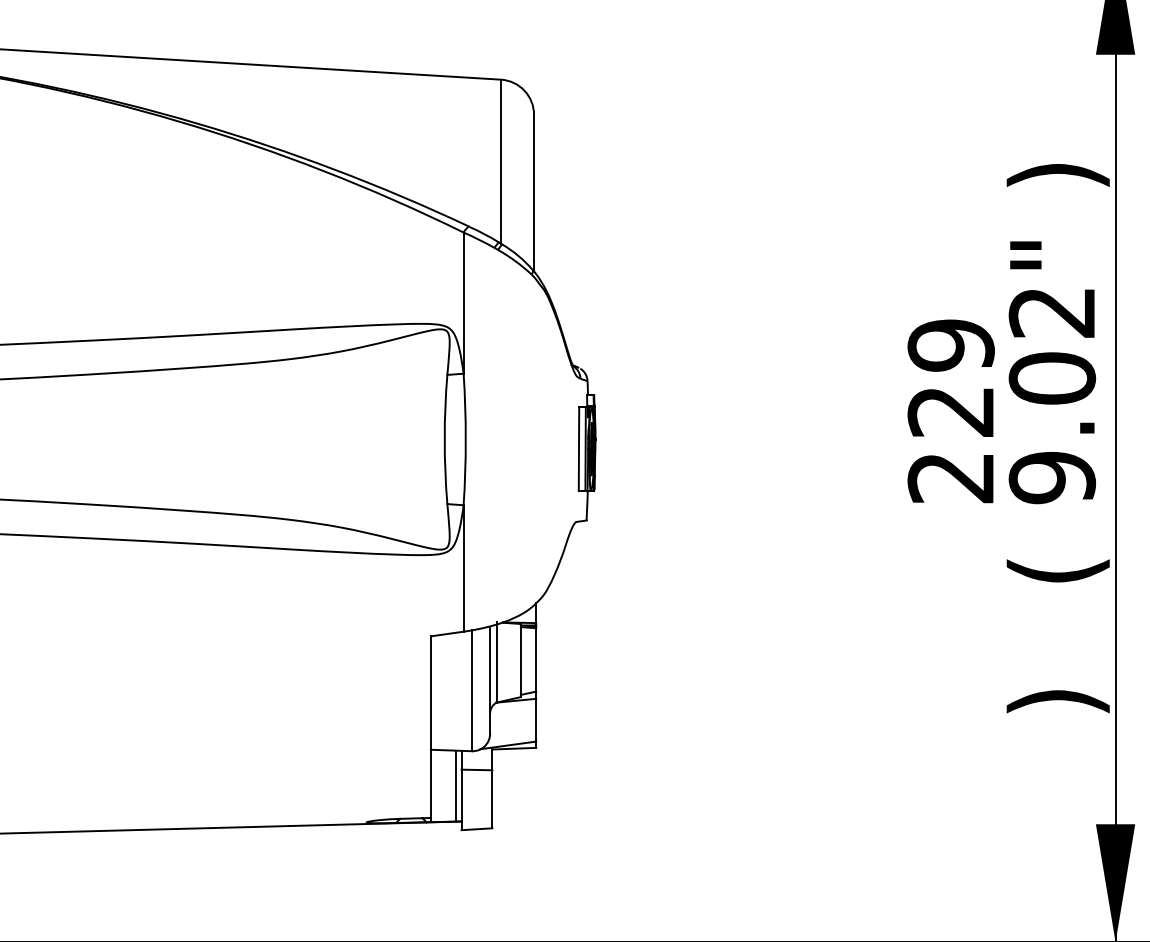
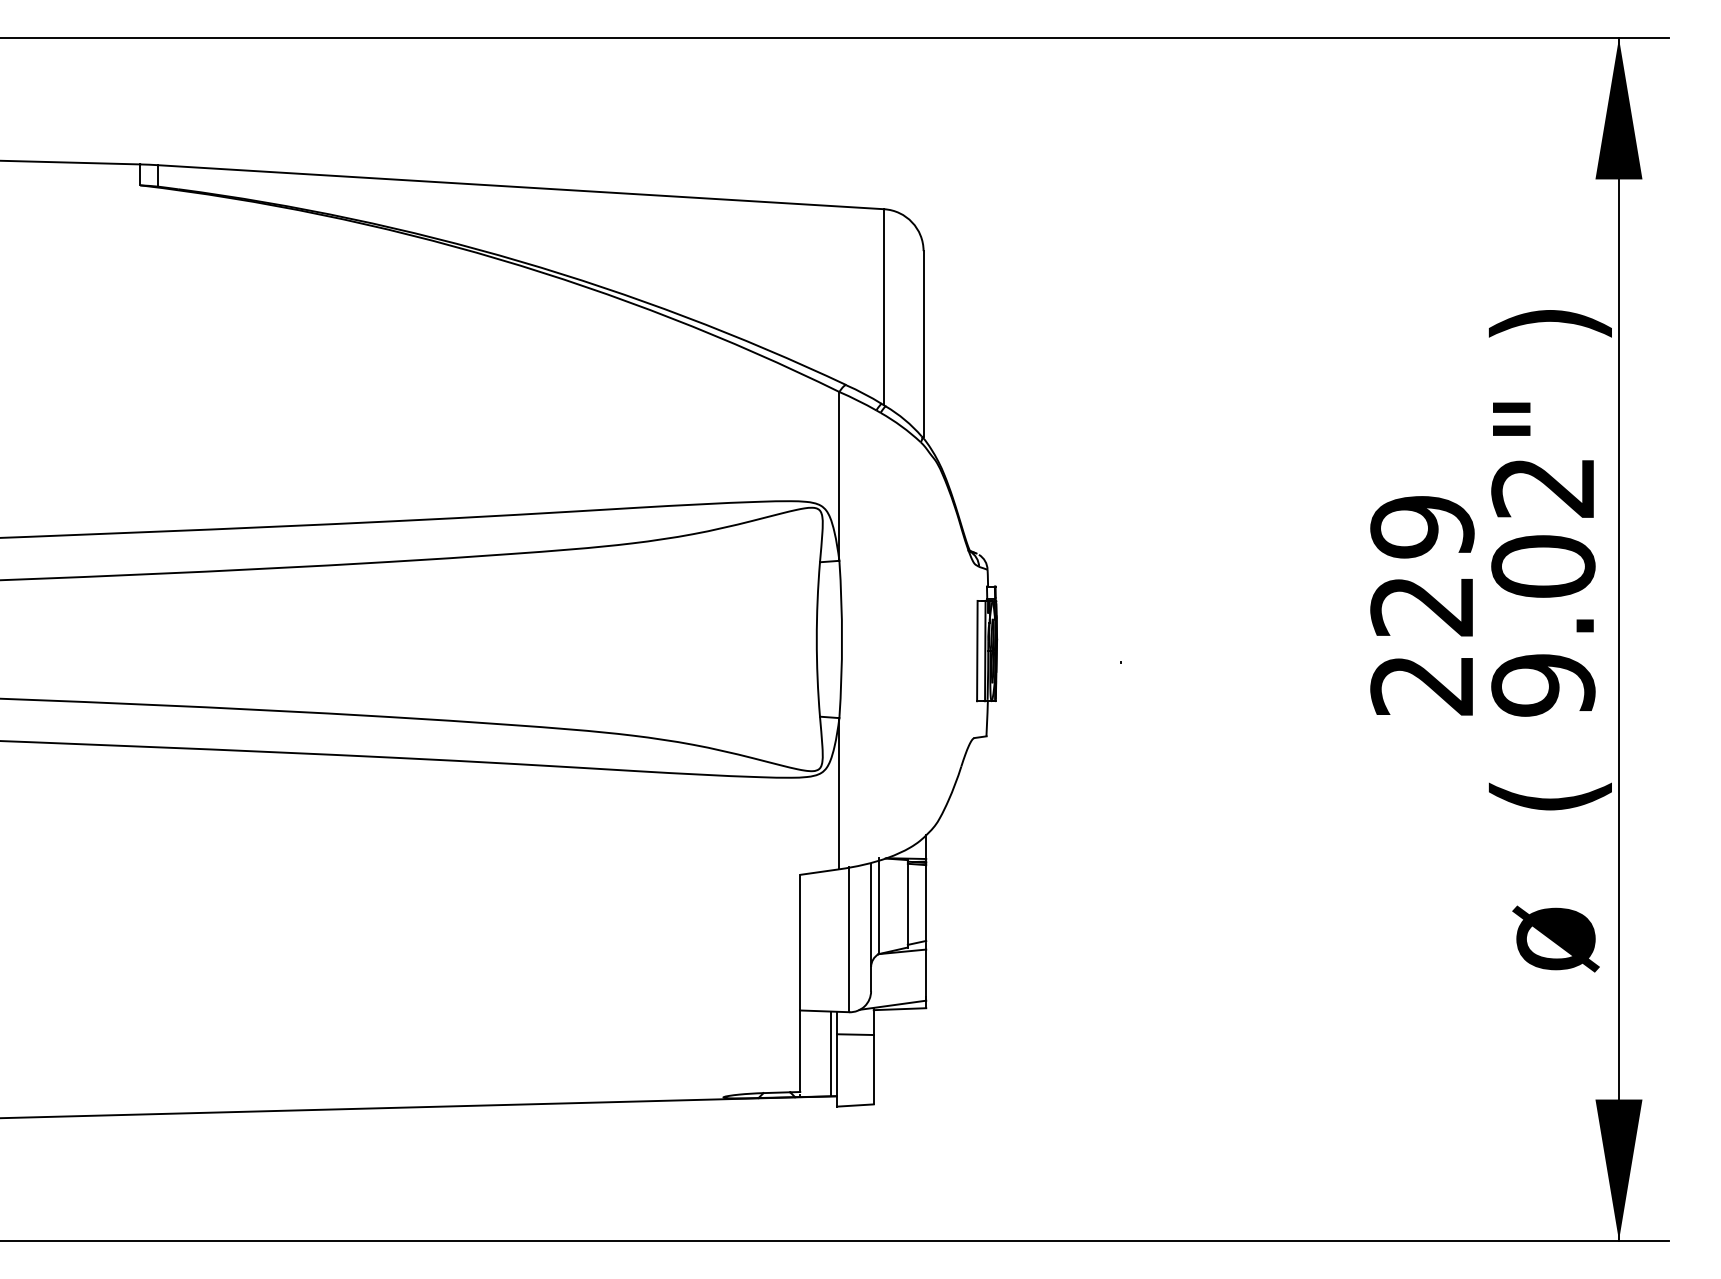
text: (1057, 689) -> (1549, 938), ) -> ø

